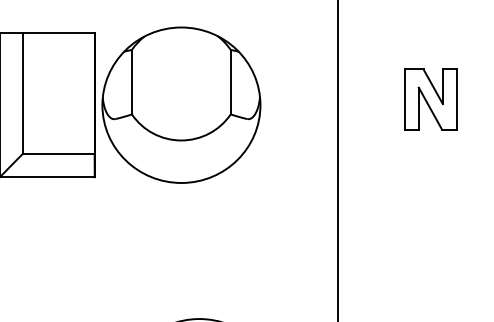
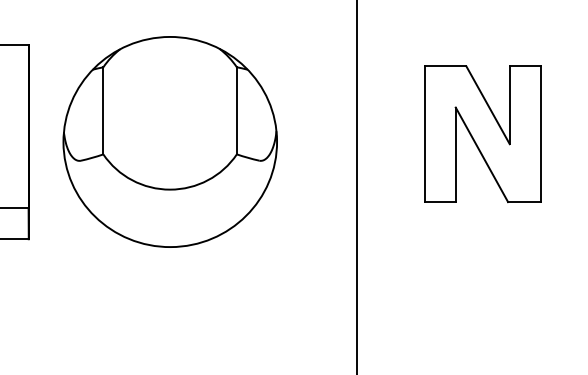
part: (430, 99) -> (482, 134), size x1.67
part: (181, 104) -> (170, 141), moved

